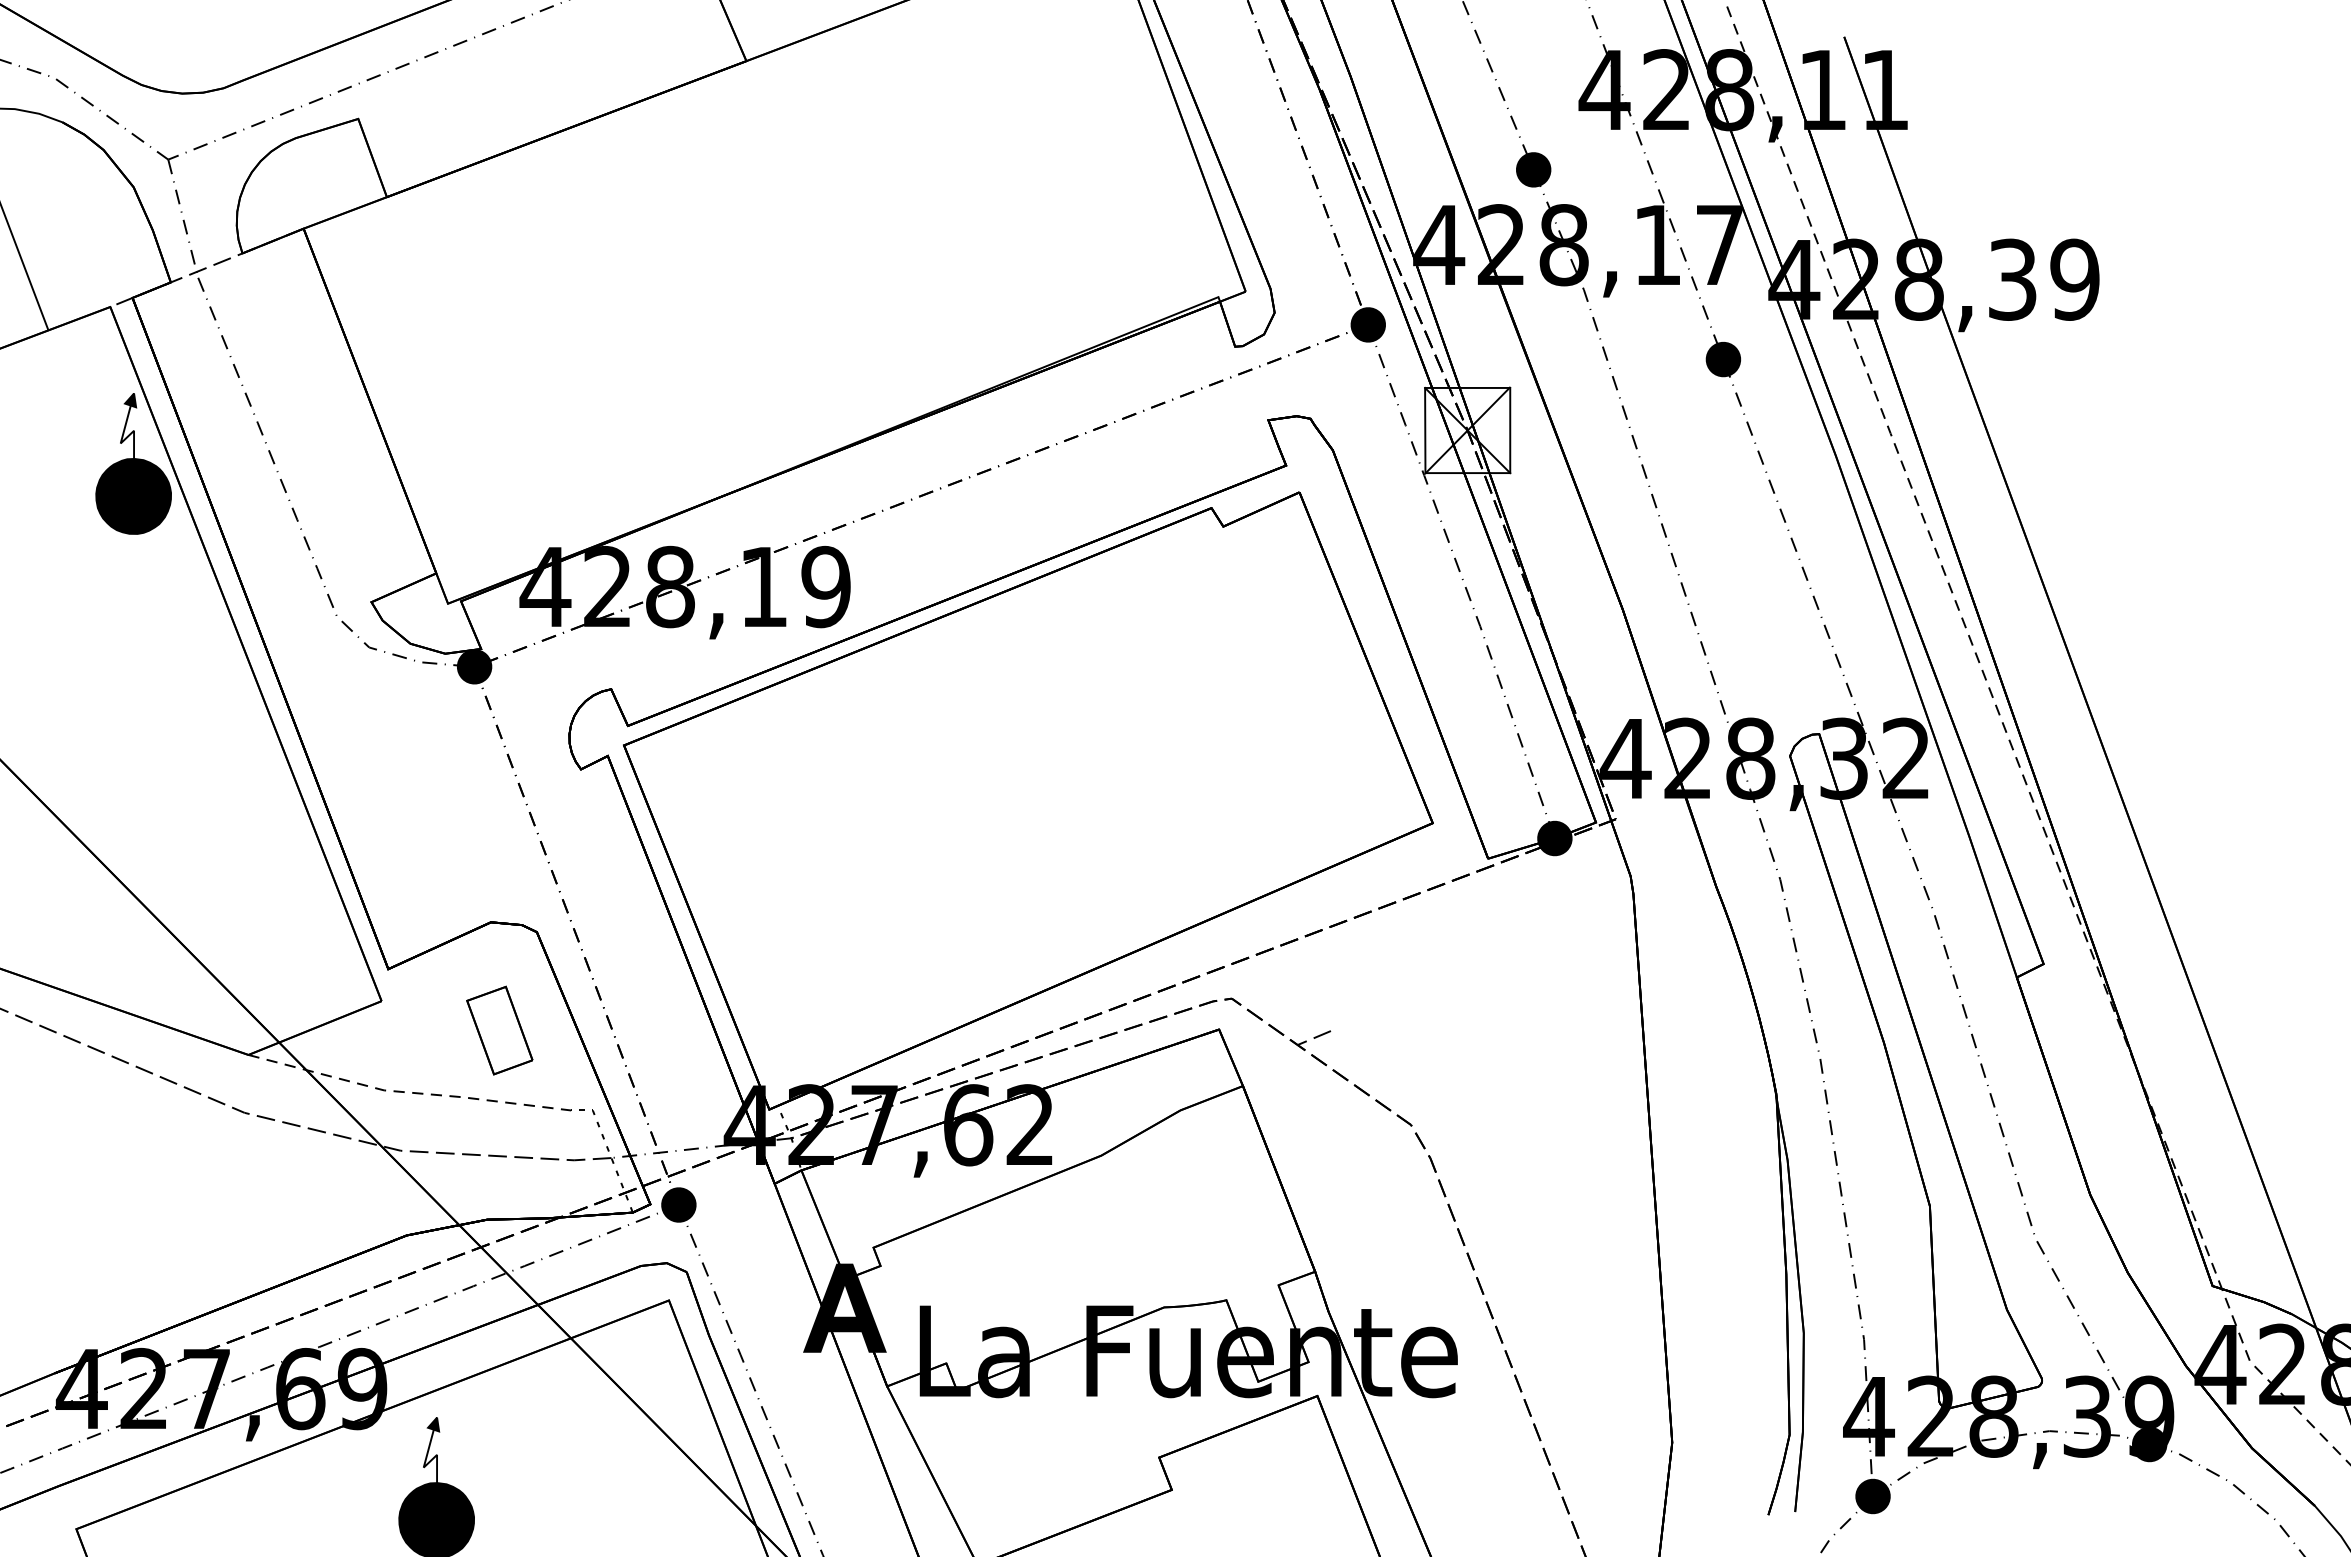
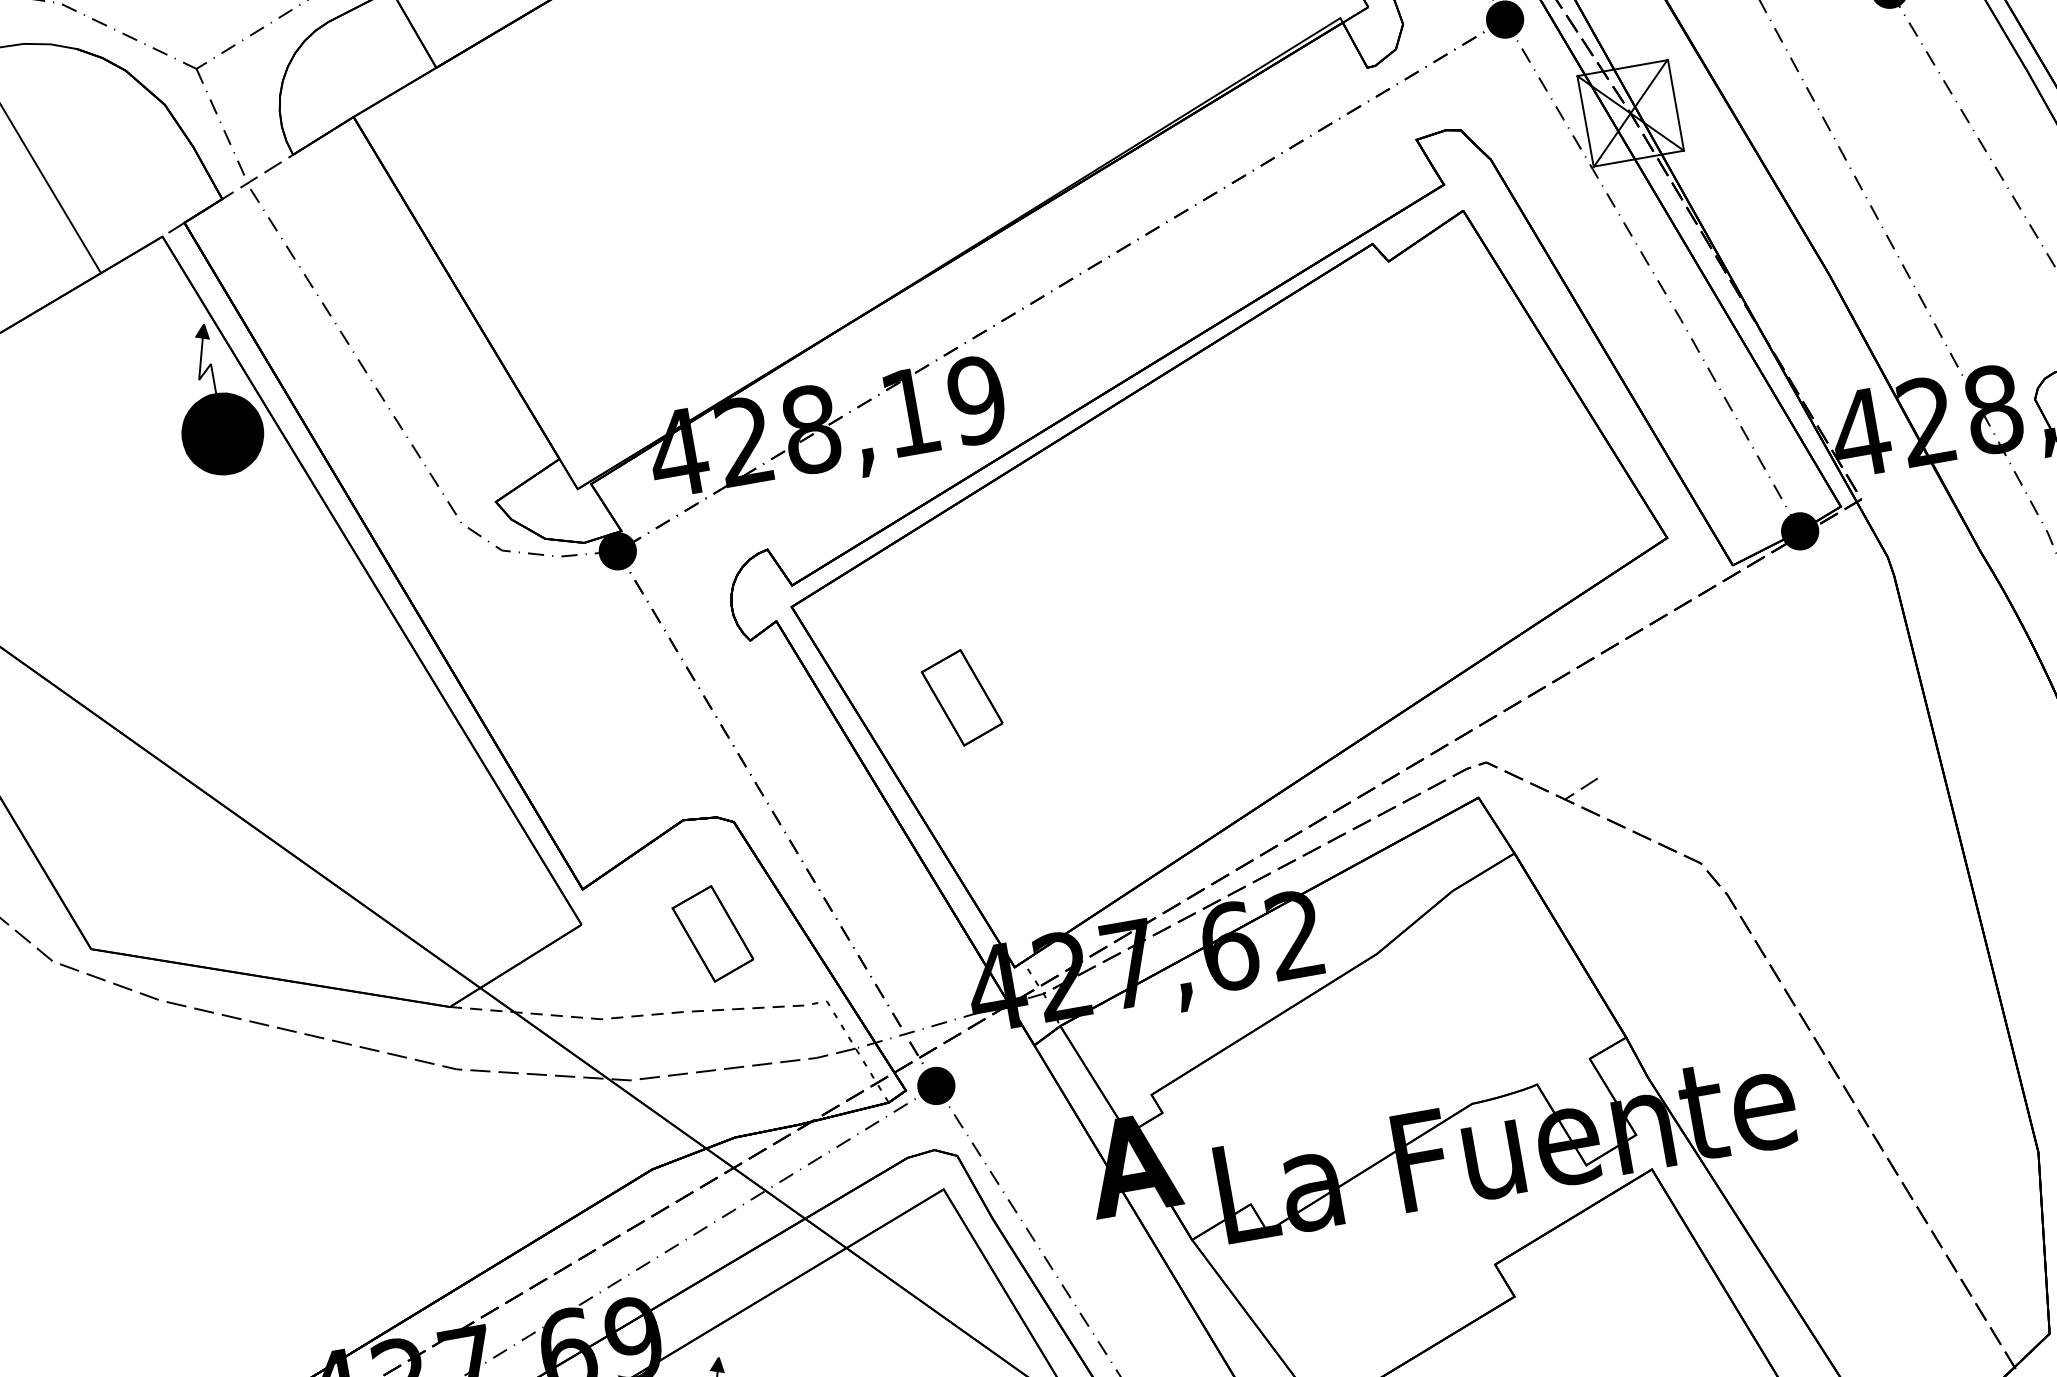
part: (764, 855) -> (961, 697), added

